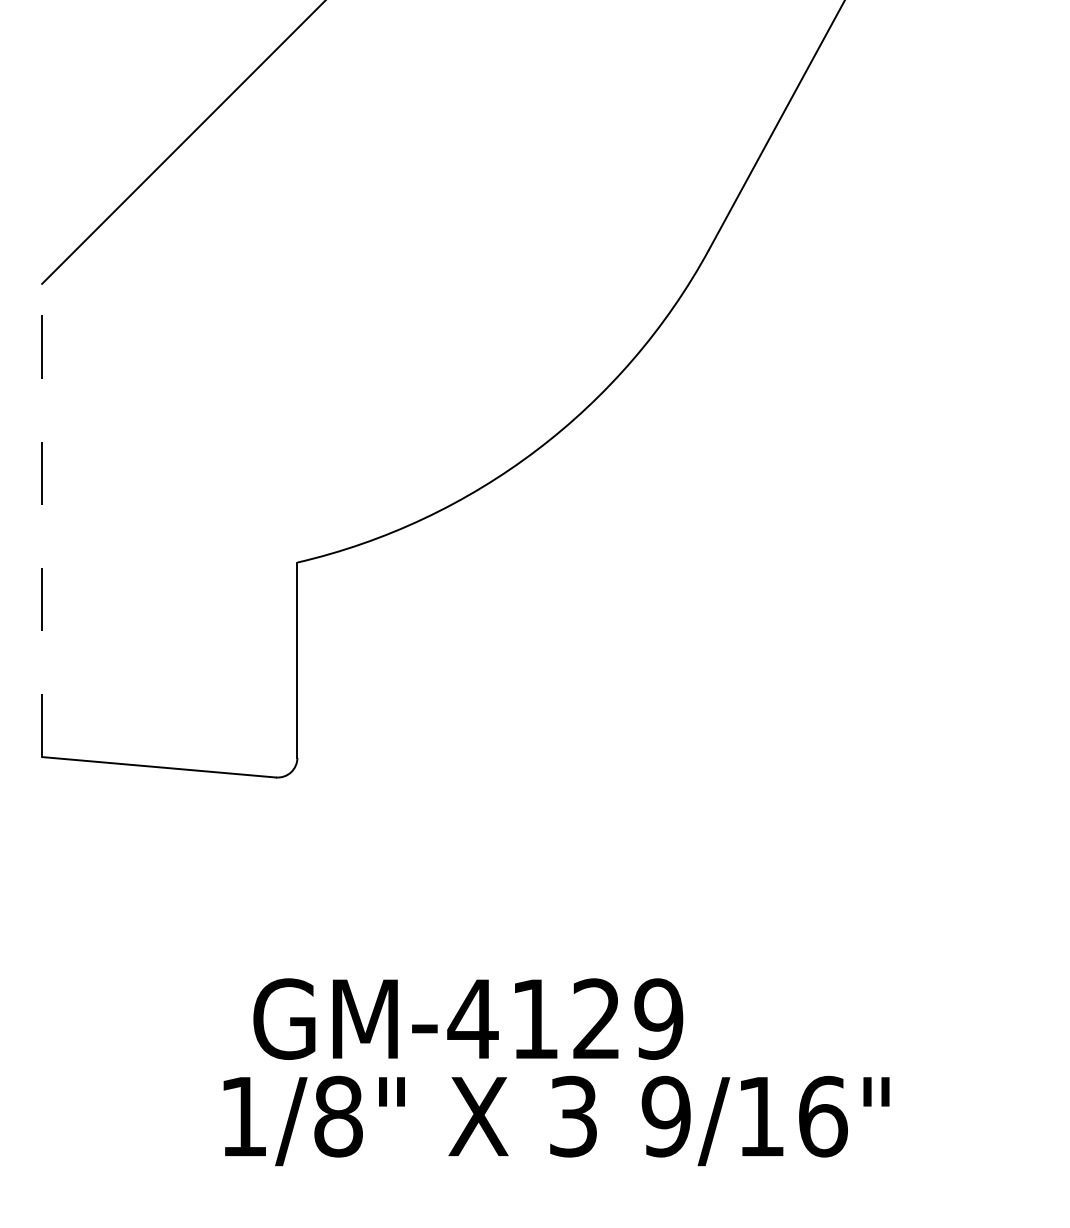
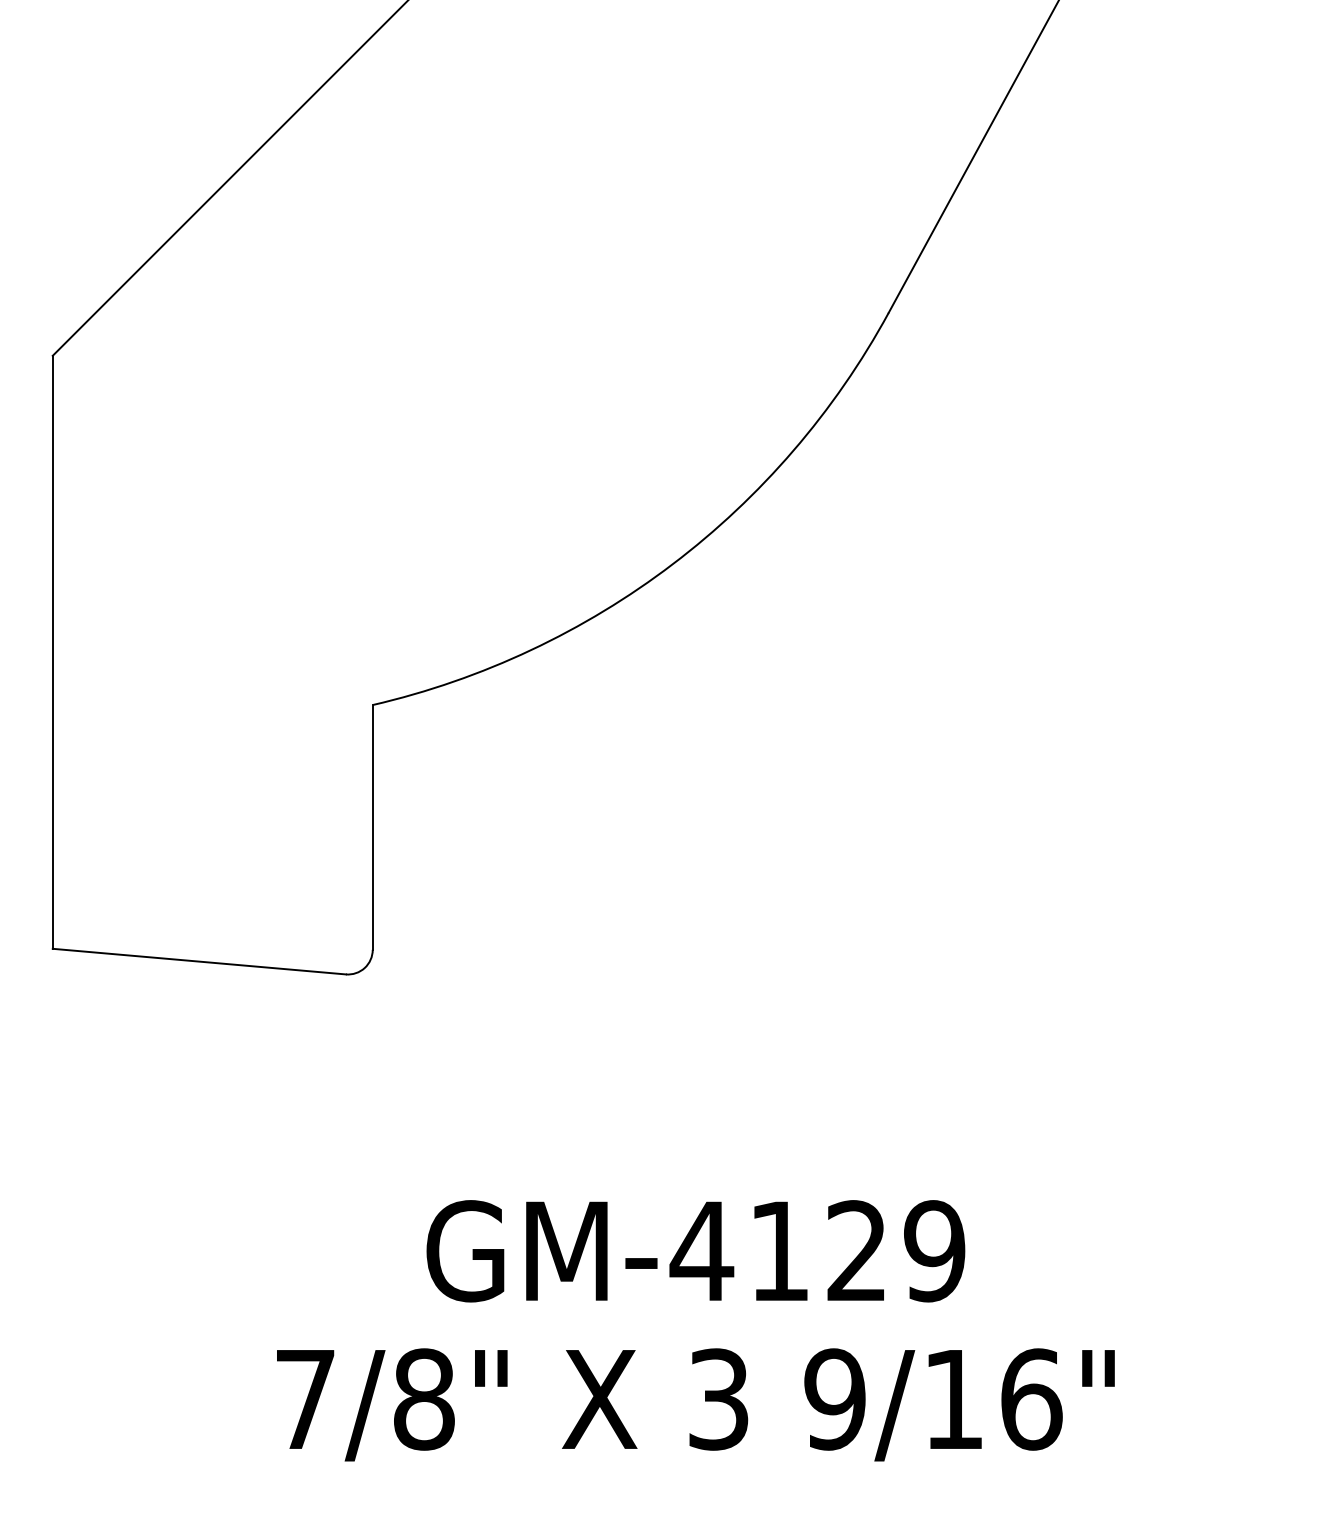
line: (41, 520) -> (52, 652), dashed -> solid
text: (467, 1019) -> (695, 1251), moved
text: (243, 1116) -> (305, 1399), 1/8" -> 7/8"

